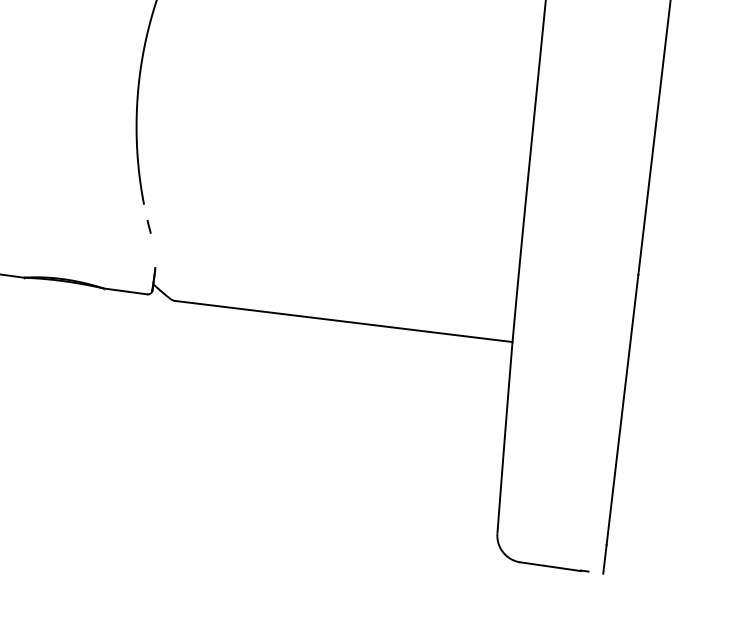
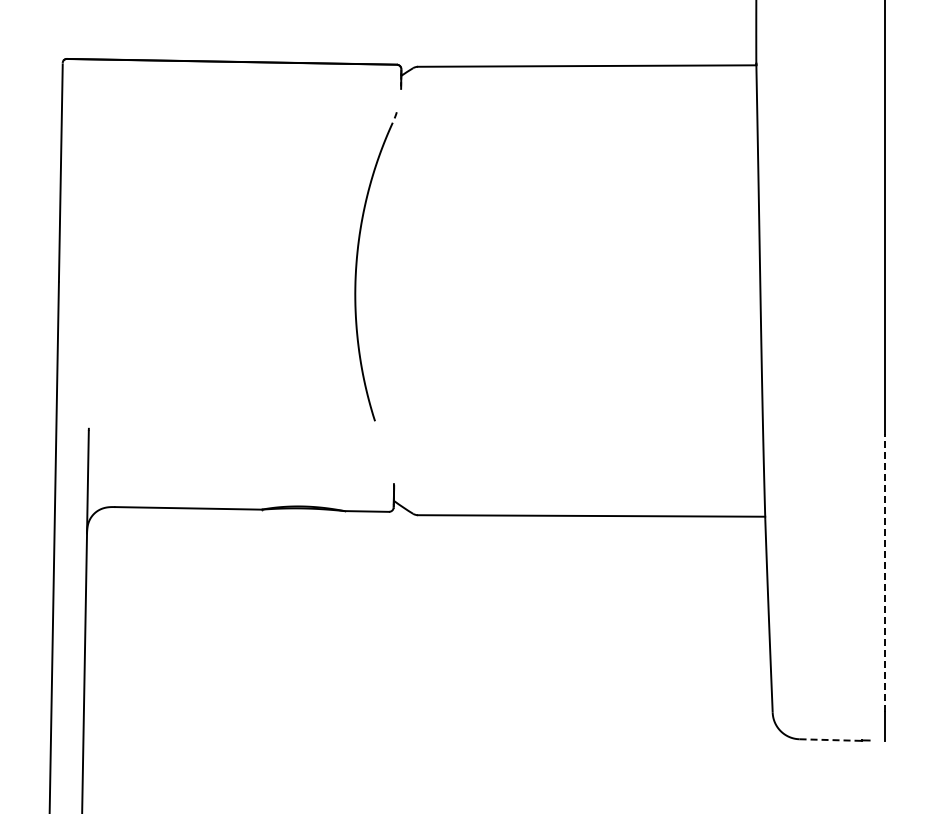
line: (148, 226) -> (382, 442), removed
line: (622, 409) -> (884, 572), solid -> dashed
line: (551, 567) -> (831, 740), solid -> dashed

